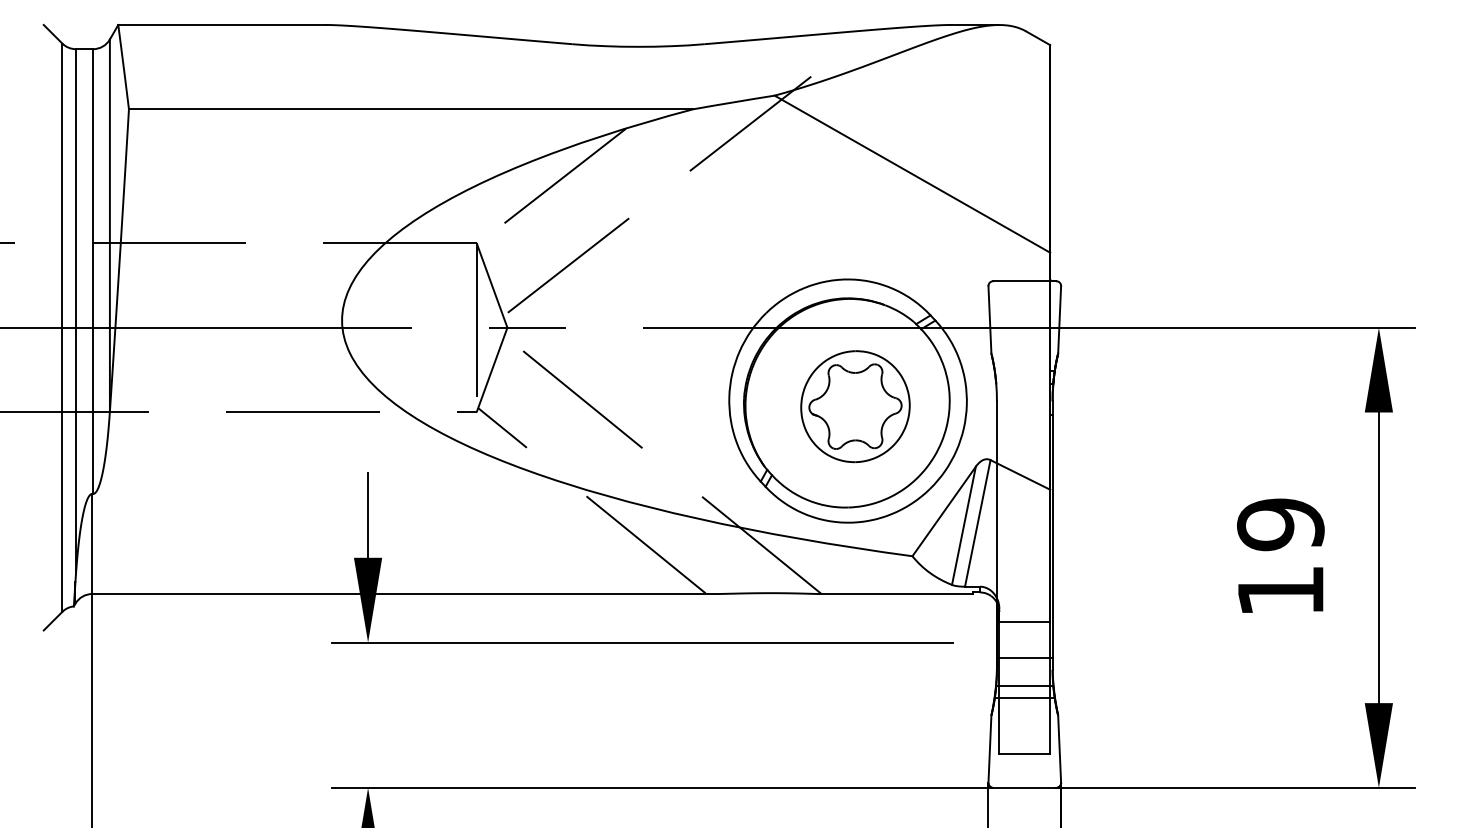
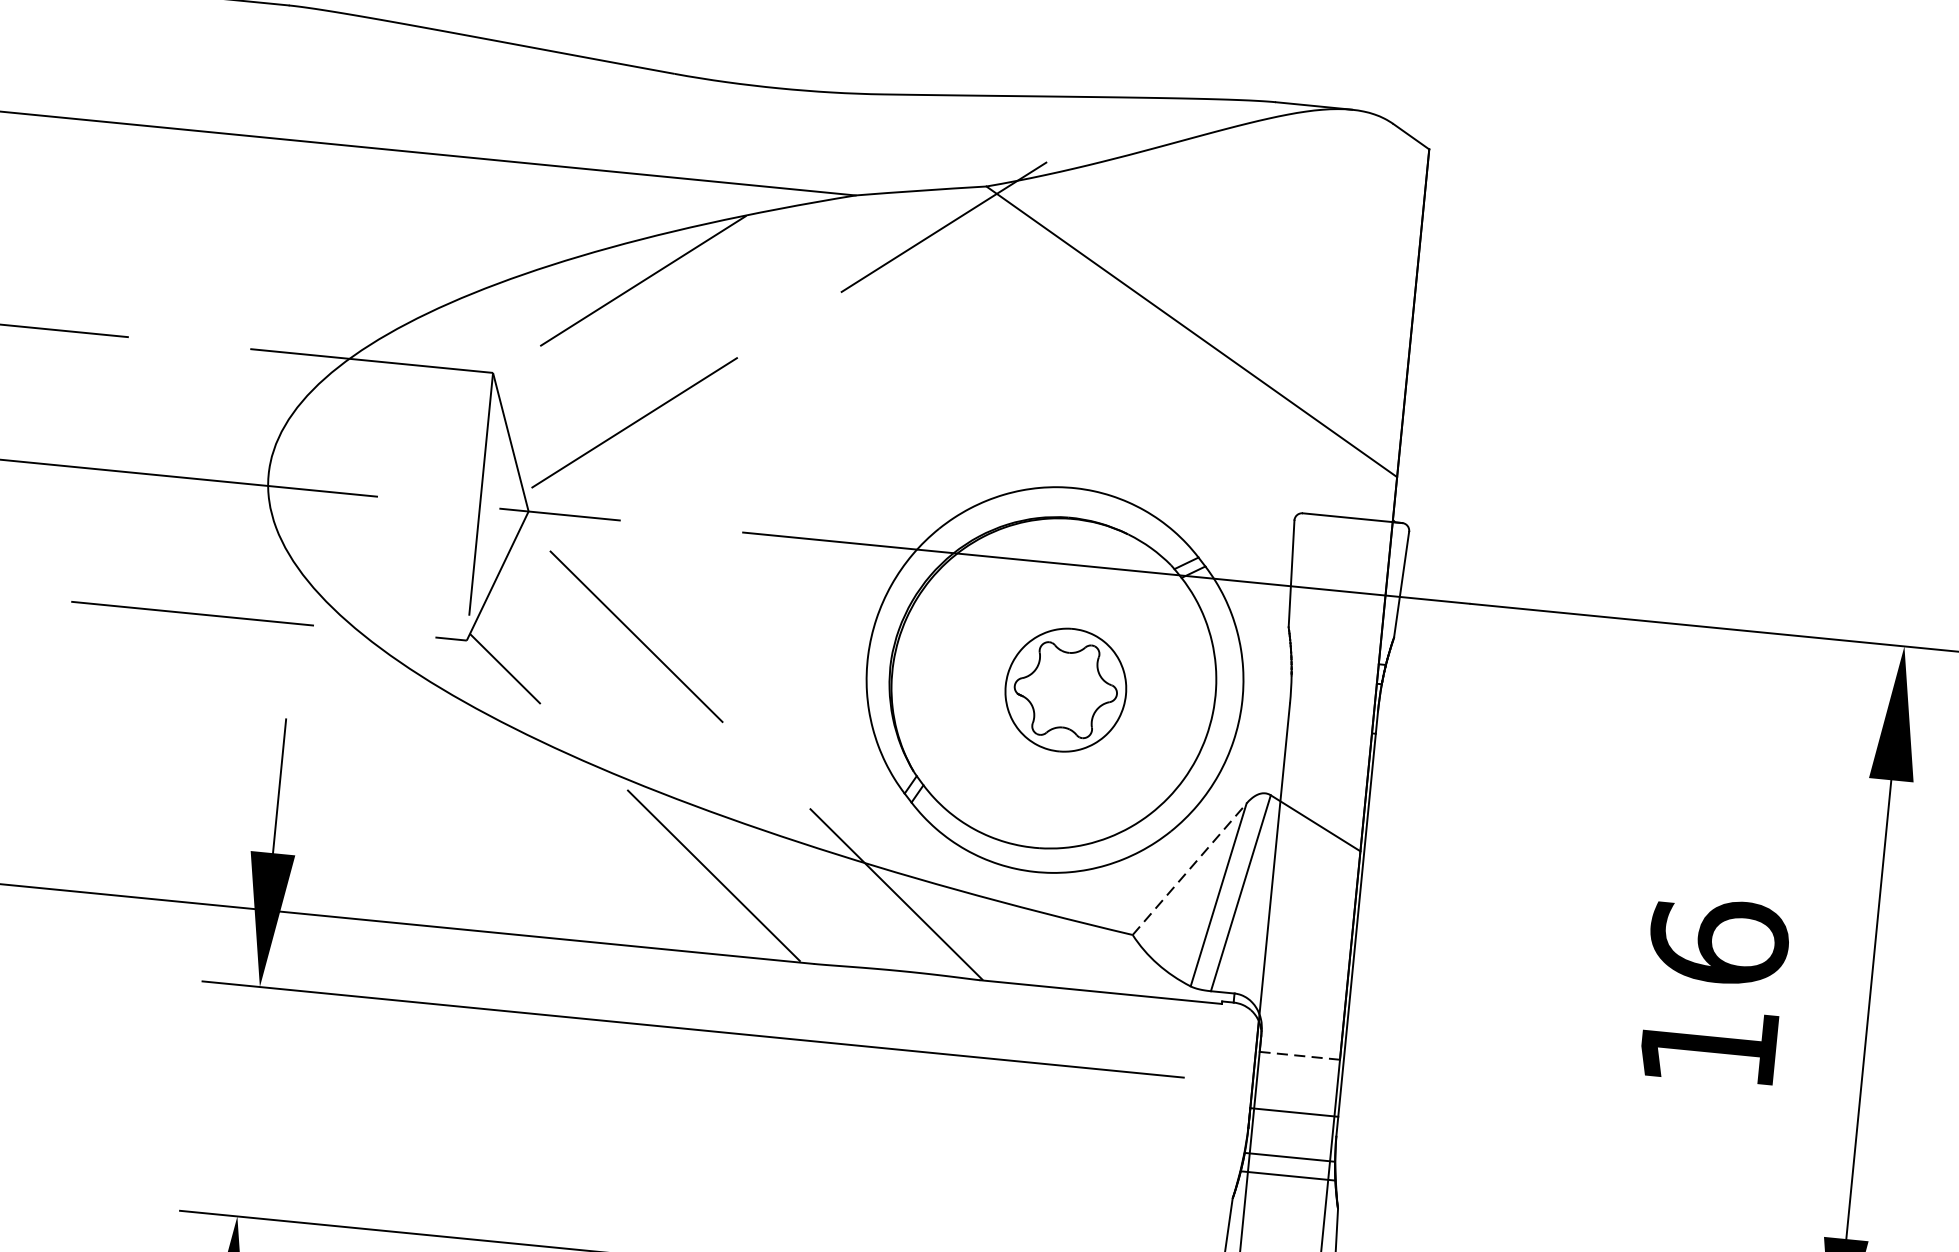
part: (855, 406) -> (1065, 689), size x0.7
line: (944, 511) -> (1190, 869), solid -> dashed
text: (1280, 524) -> (1718, 941), 19 -> 16
line: (1024, 621) -> (1299, 1055), solid -> dashed

